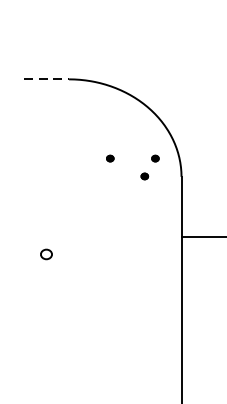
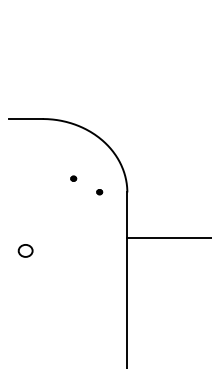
line: (47, 80) -> (26, 119), dashed -> solid
part: (155, 158) -> (107, 178), removed
part: (46, 253) -> (25, 250), size x1.67

